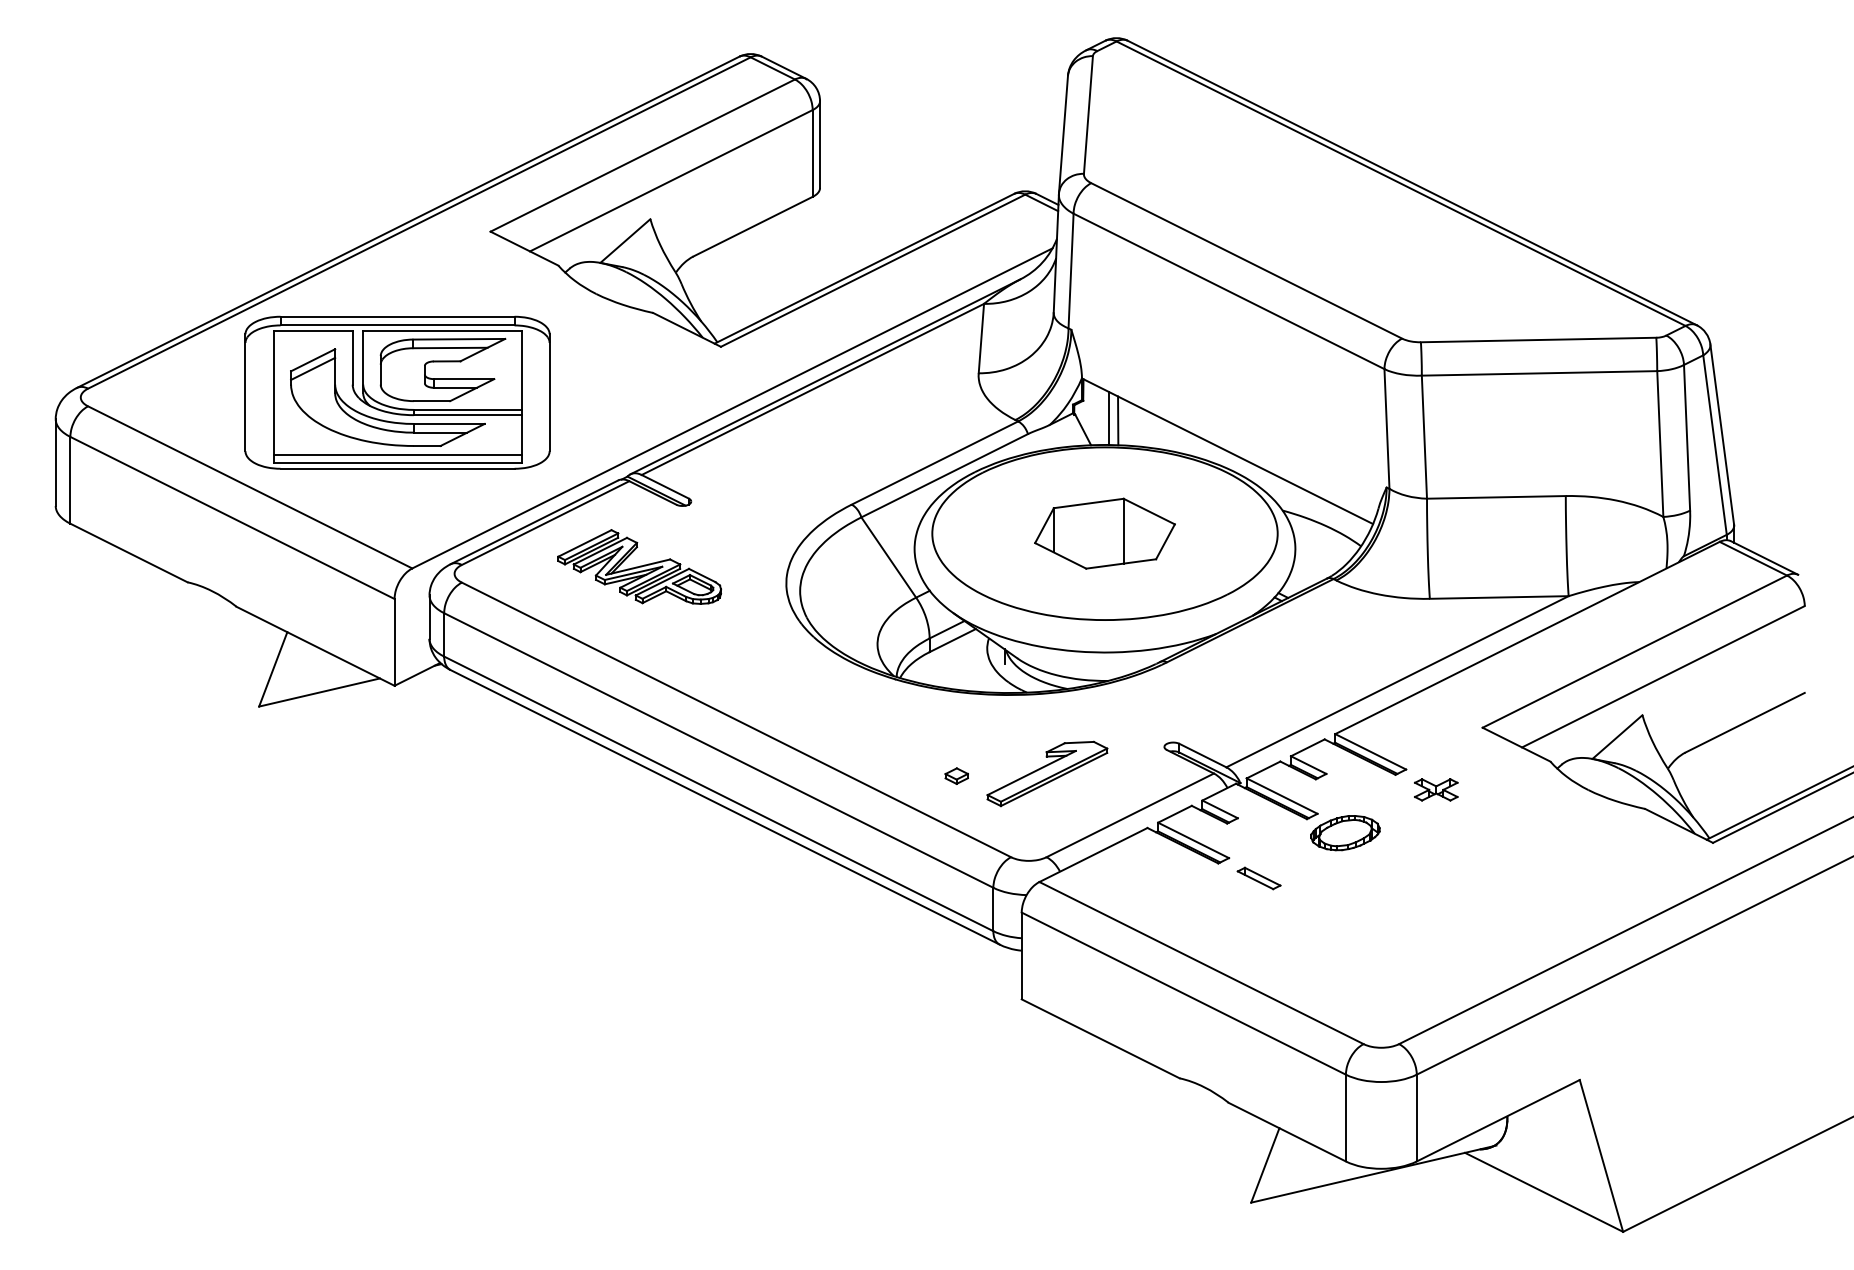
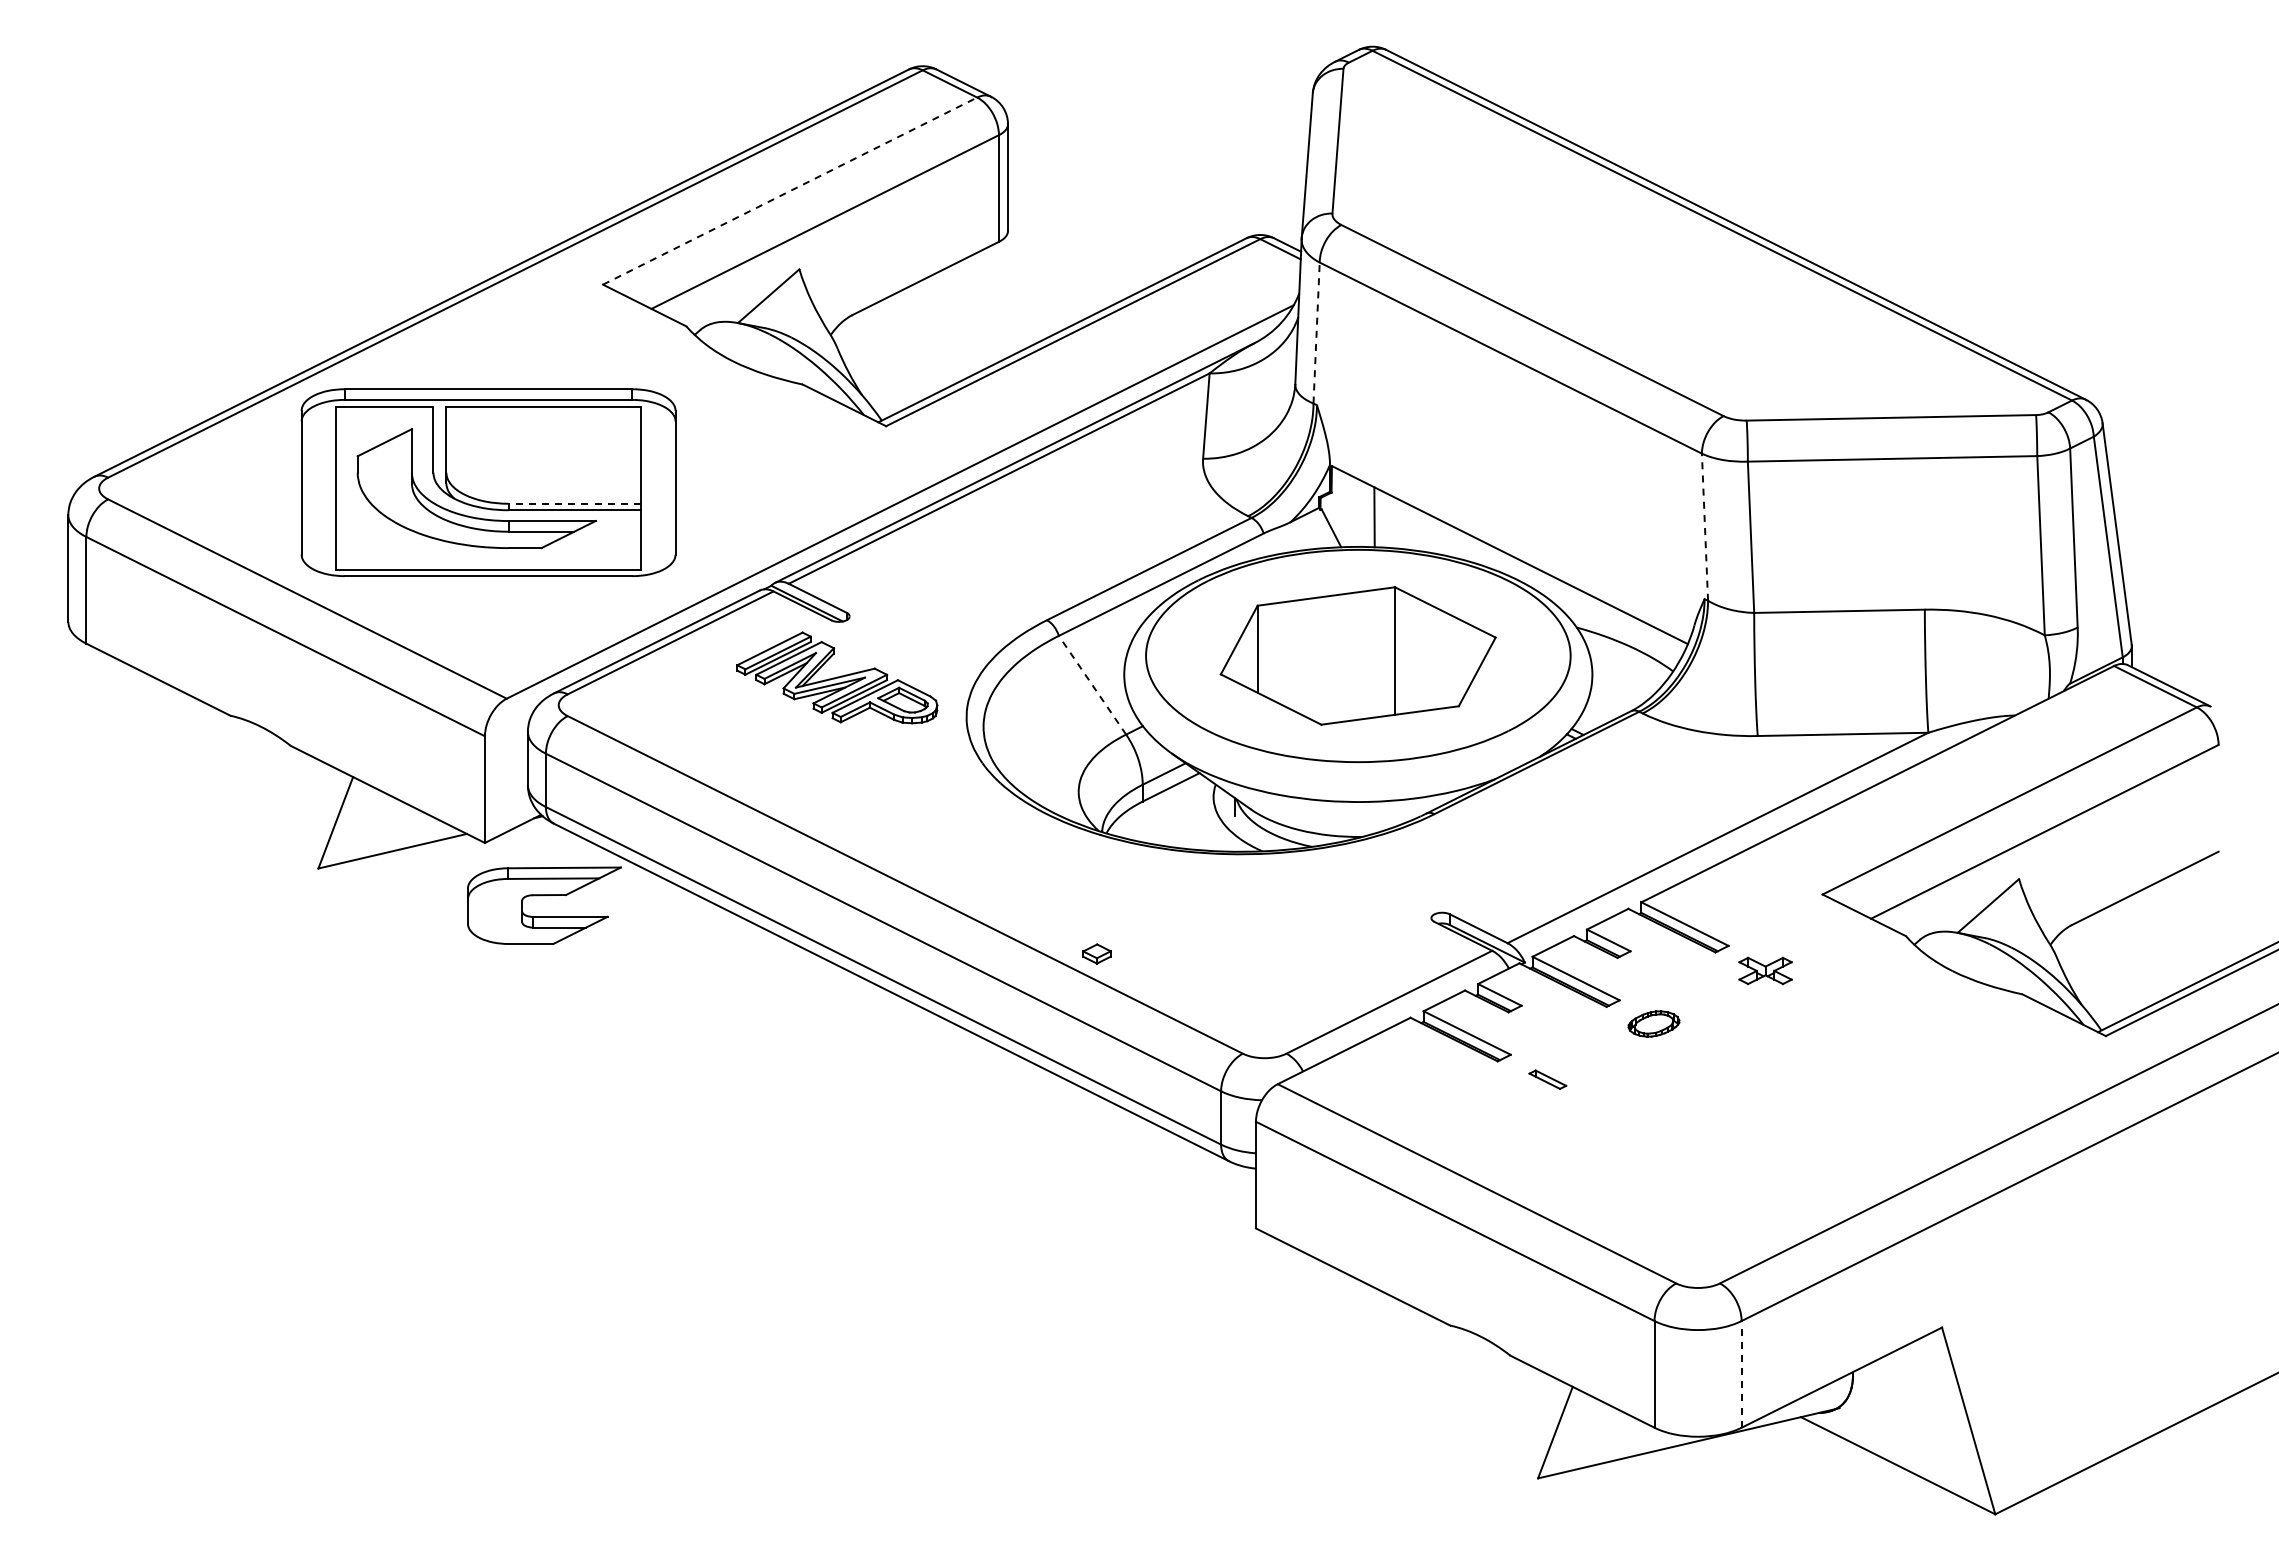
line: (643, 155) -> (790, 190), solid -> dashed
line: (1070, 271) -> (1316, 333), solid -> dashed
part: (439, 362) -> (540, 896), moved
line: (312, 368) -> (384, 452), removed
line: (467, 409) -> (574, 503), solid -> dashed
line: (1108, 417) -> (1362, 513), removed
line: (1386, 429) -> (1704, 527), solid -> dashed
line: (397, 454) -> (488, 558), removed
part: (1105, 533) -> (1358, 655), size x1.6
line: (888, 557) -> (1092, 685), solid -> dashed
part: (639, 566) -> (837, 677), moved
part: (1047, 773) -> (1287, 950), removed
part: (956, 775) -> (1096, 953), moved
part: (1345, 832) -> (1653, 1023), size x0.6
part: (1258, 878) -> (1547, 1079), size x0.7
line: (1416, 1117) -> (1741, 1373), solid -> dashed

